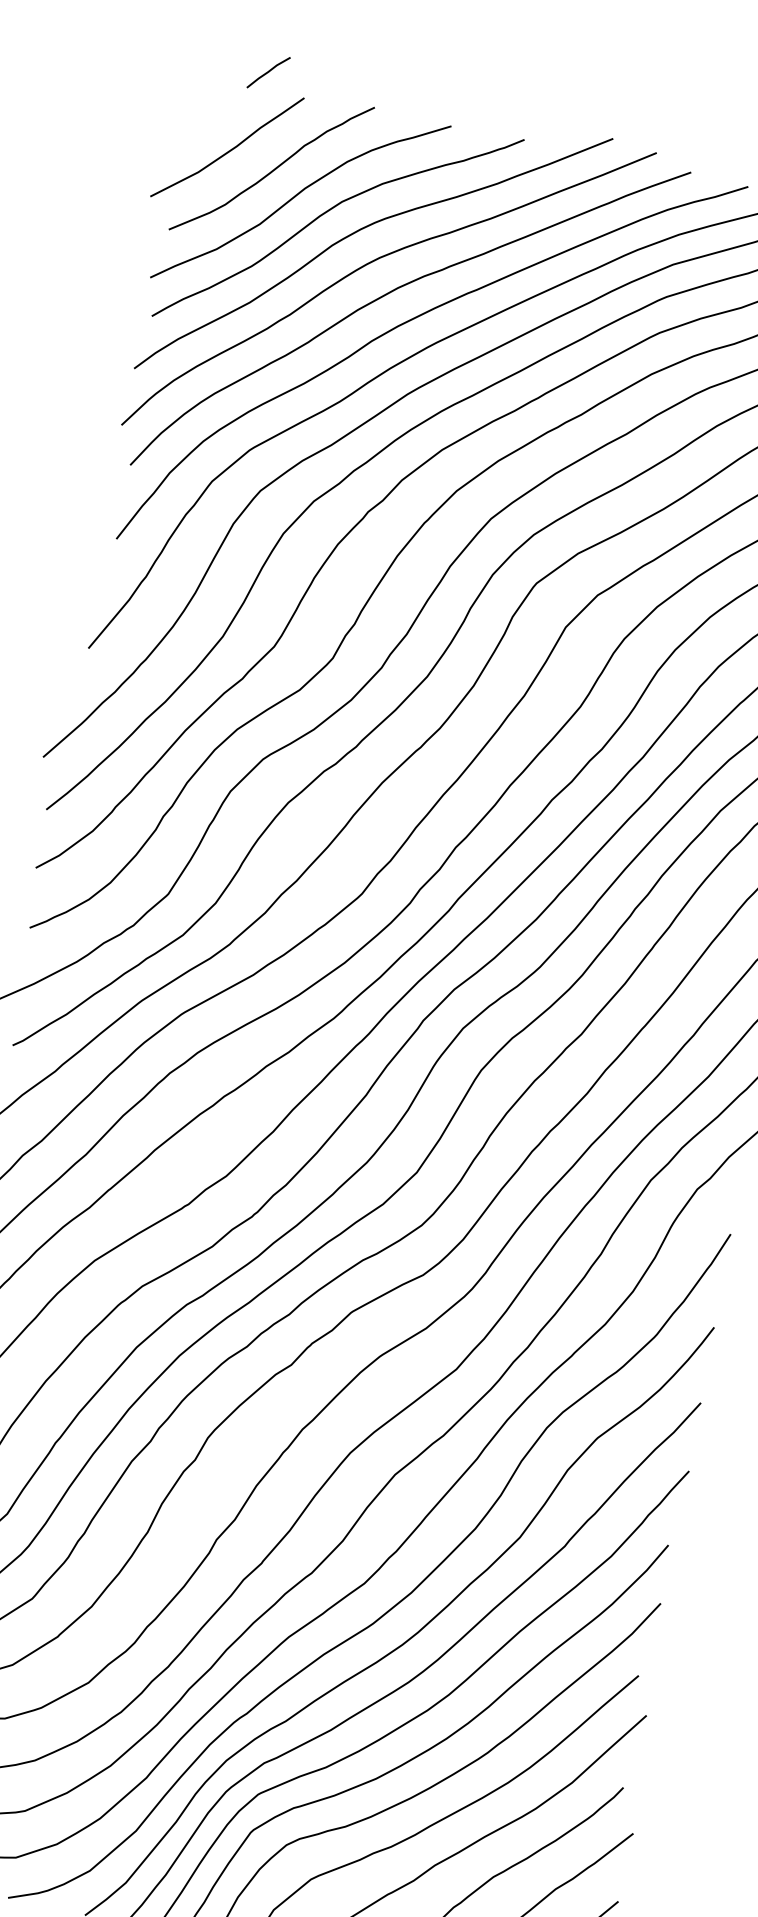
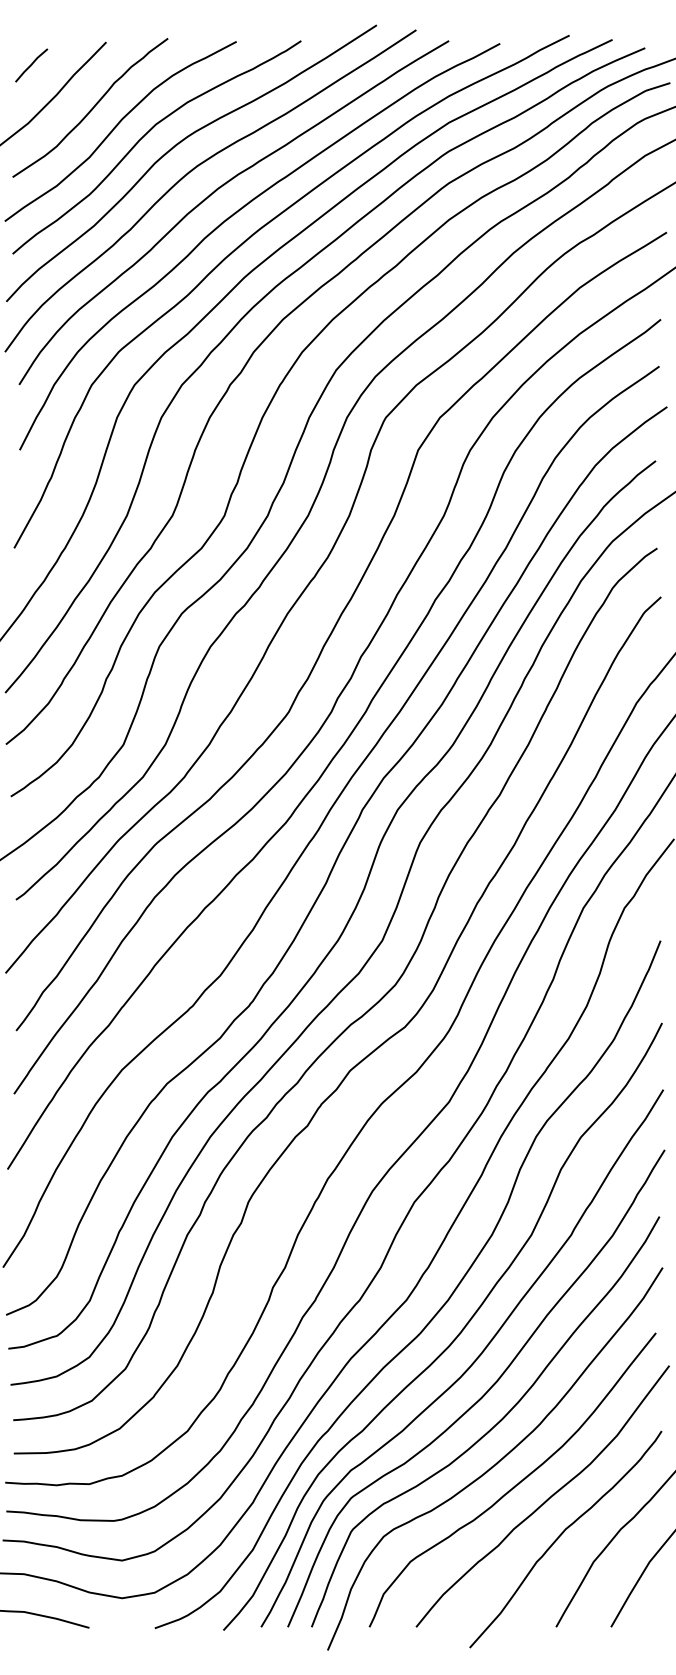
line: (268, 72) -> (31, 65), moved

